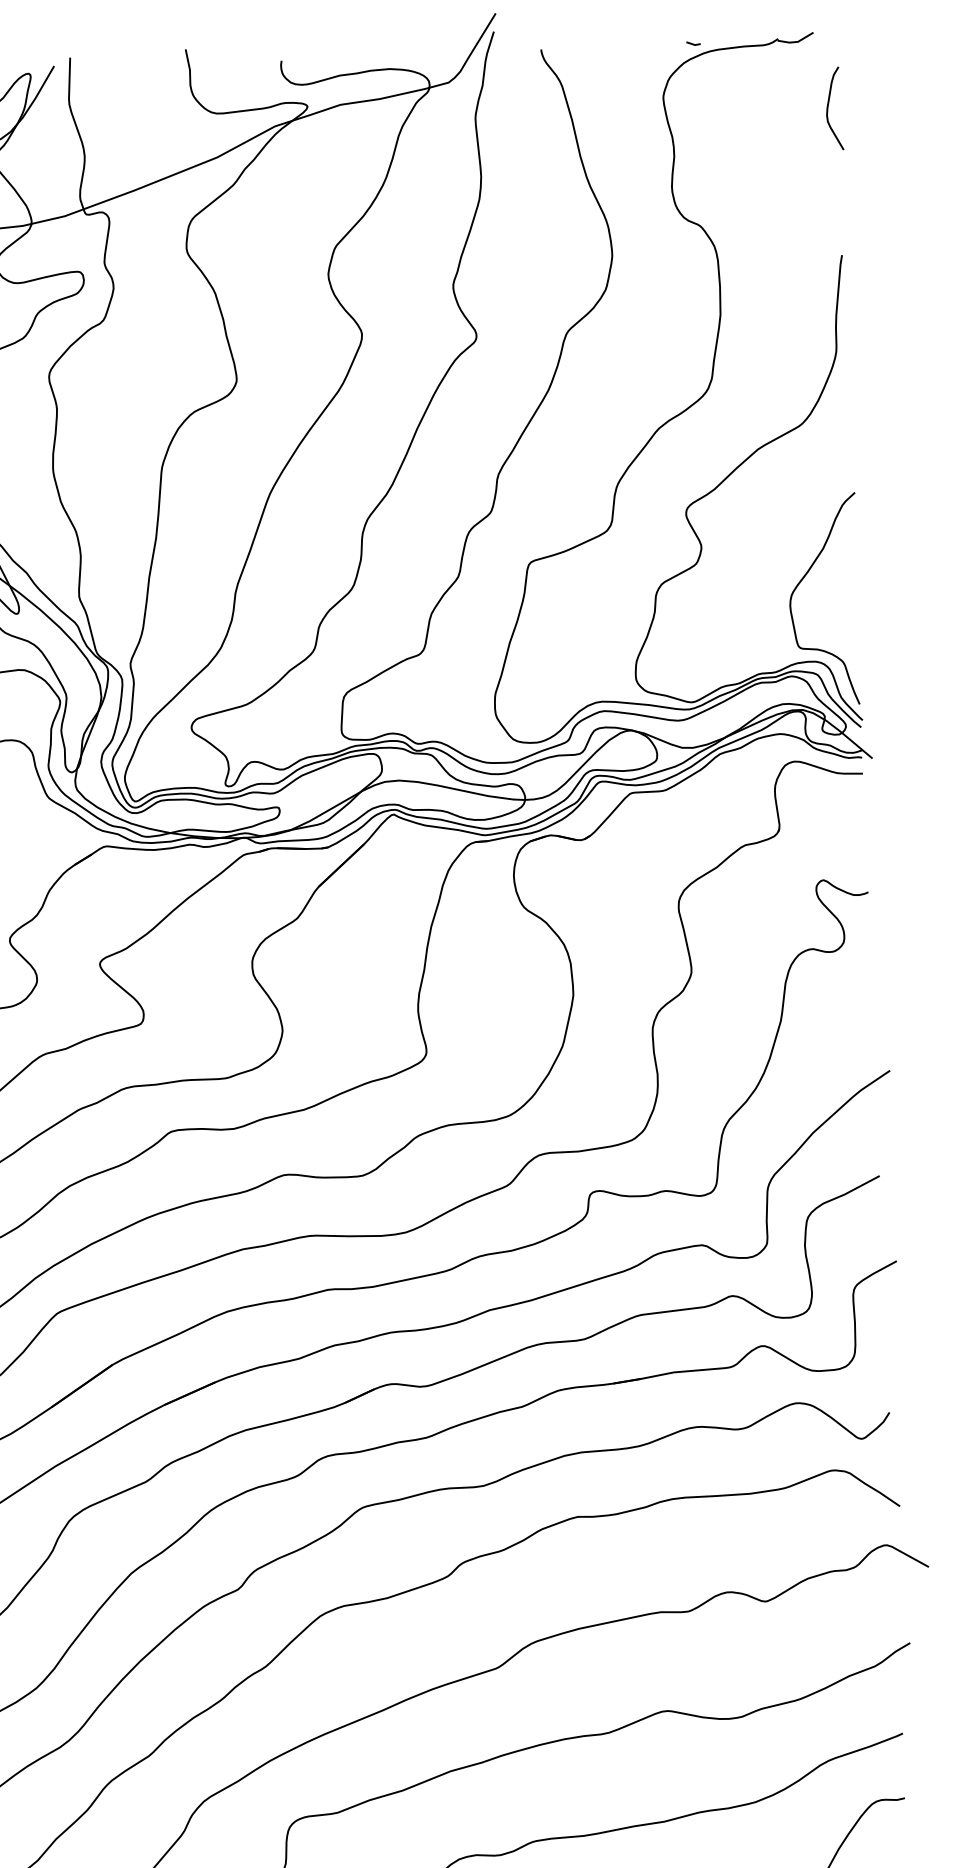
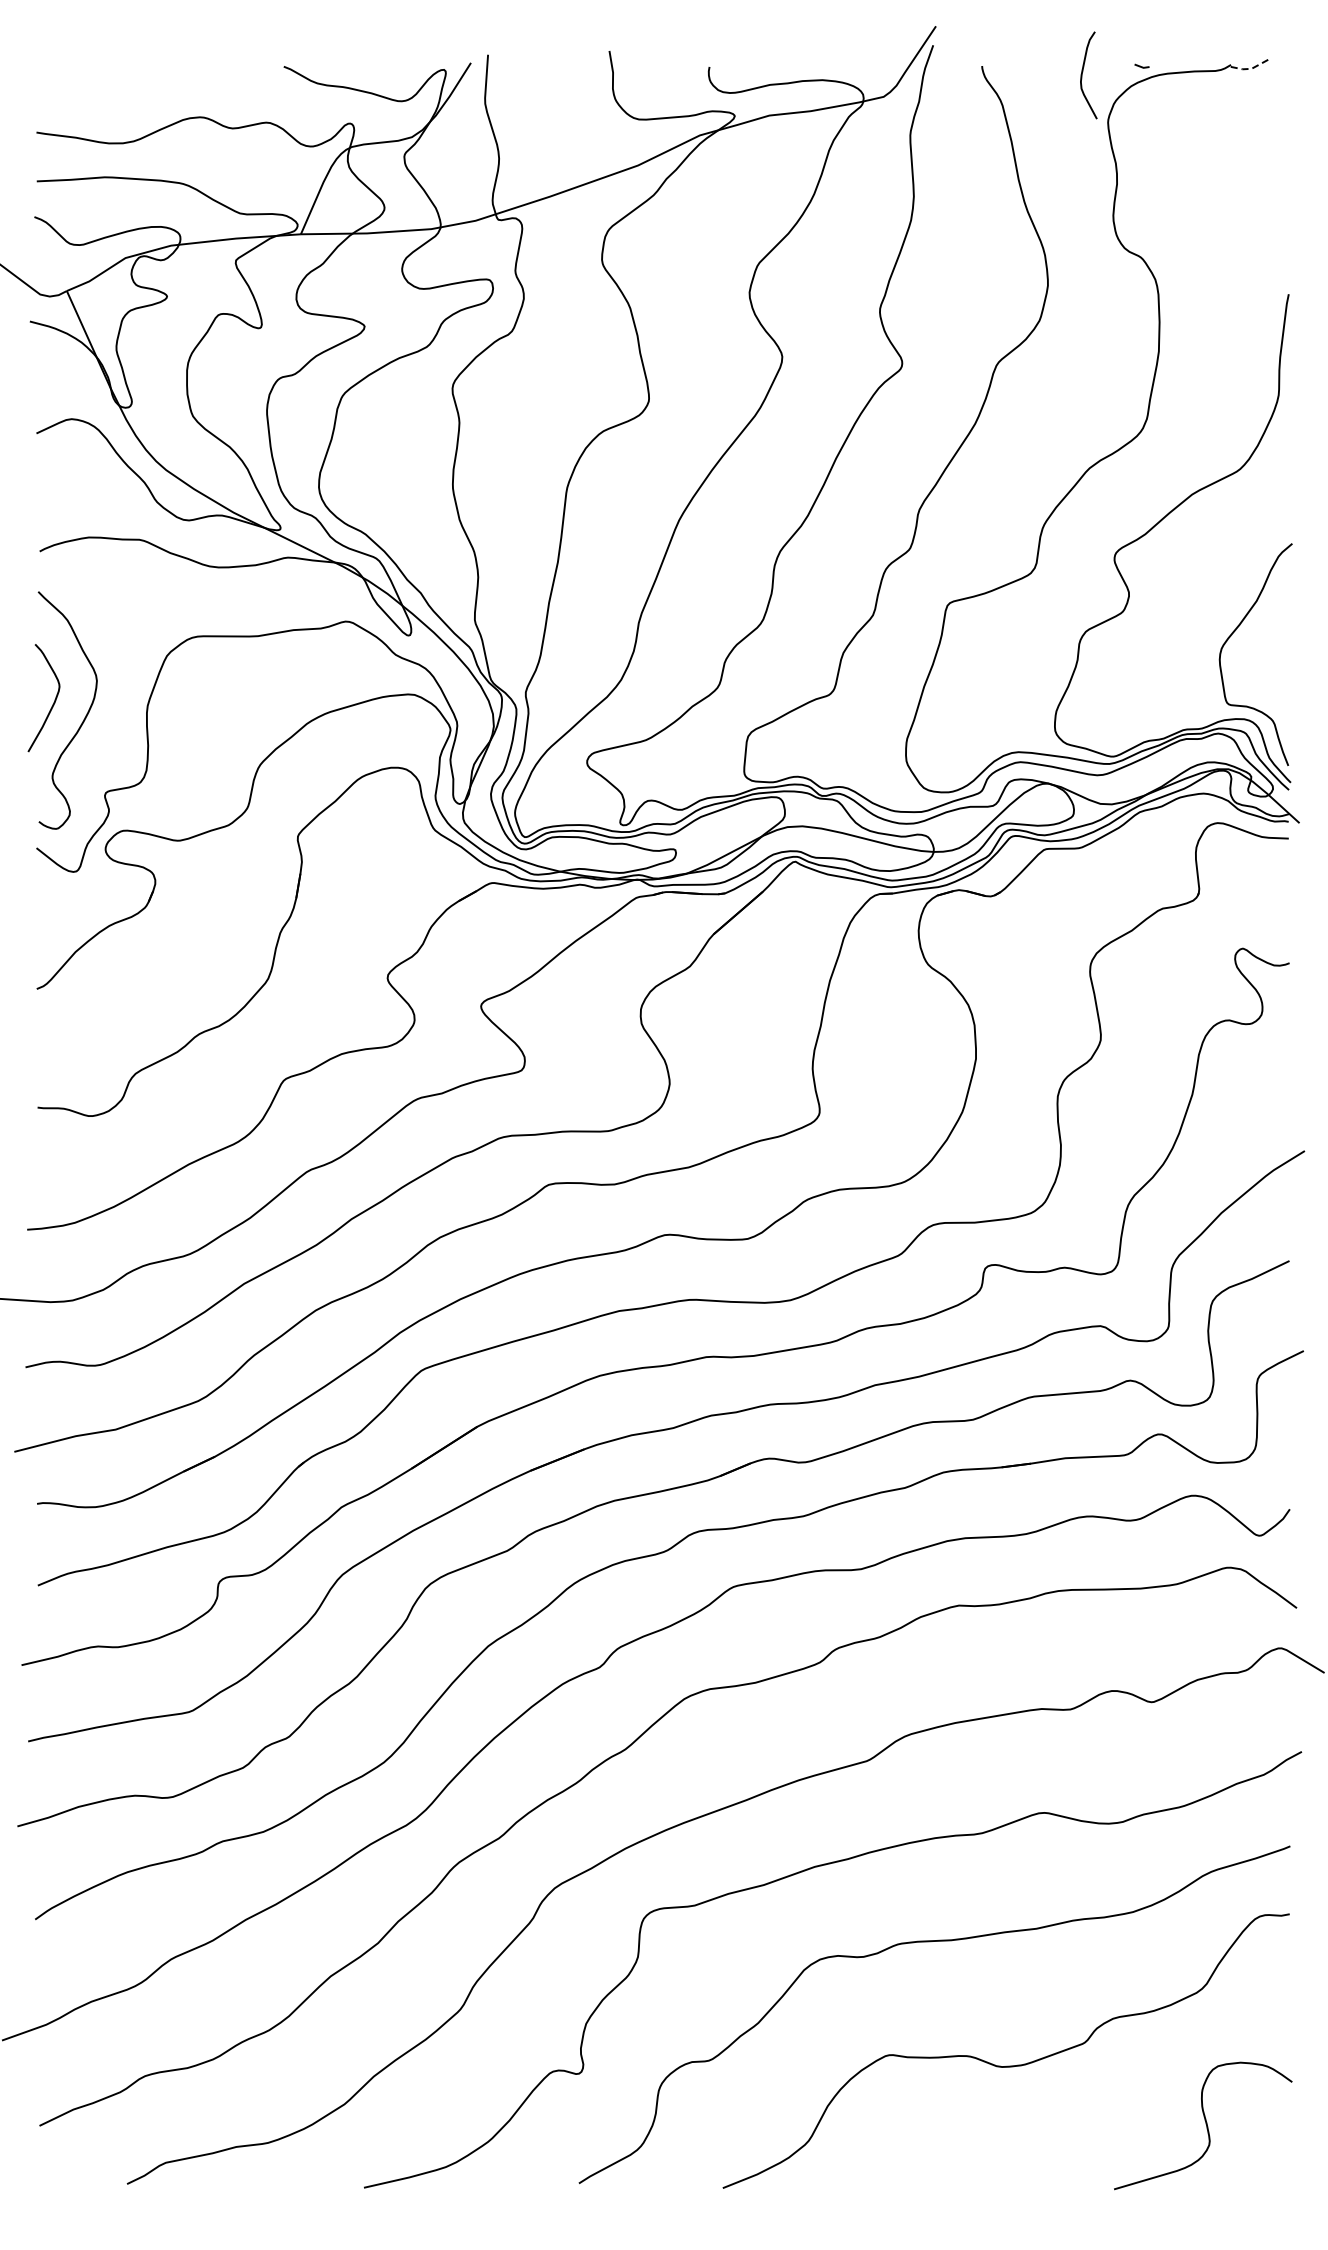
line: (795, 41) -> (1249, 68), solid -> dashed
curve: (828, 109) -> (1082, 75), moved

